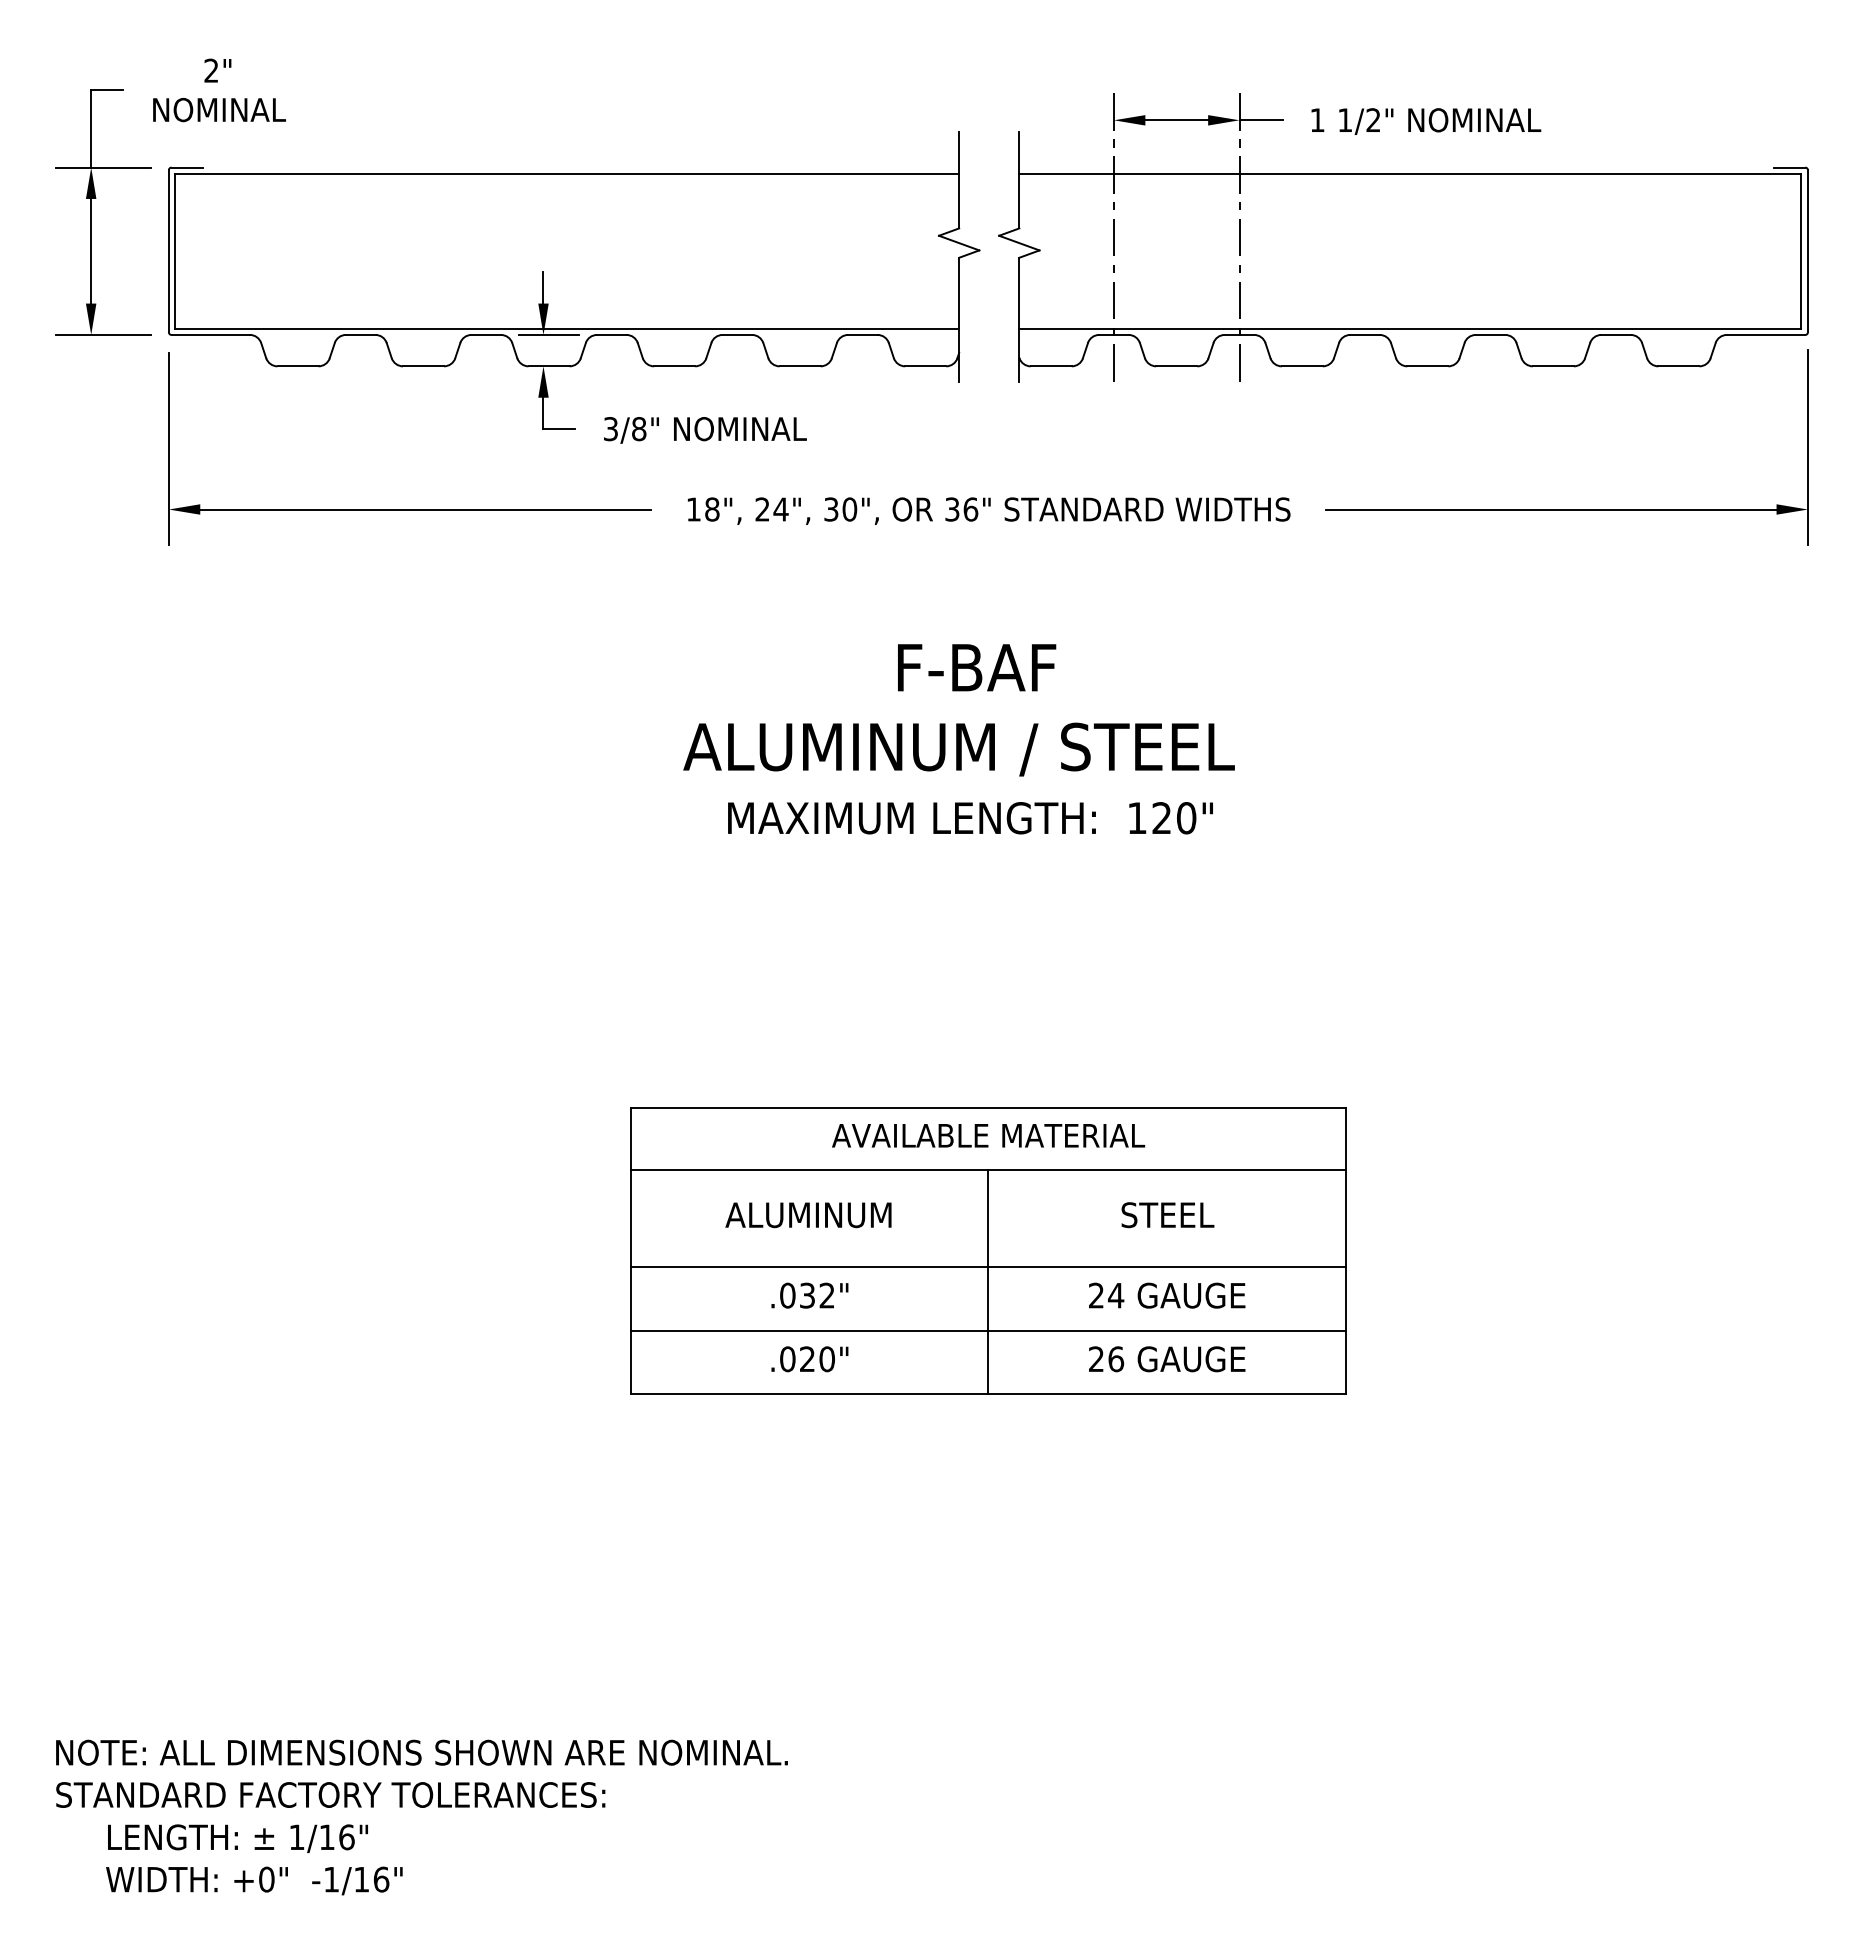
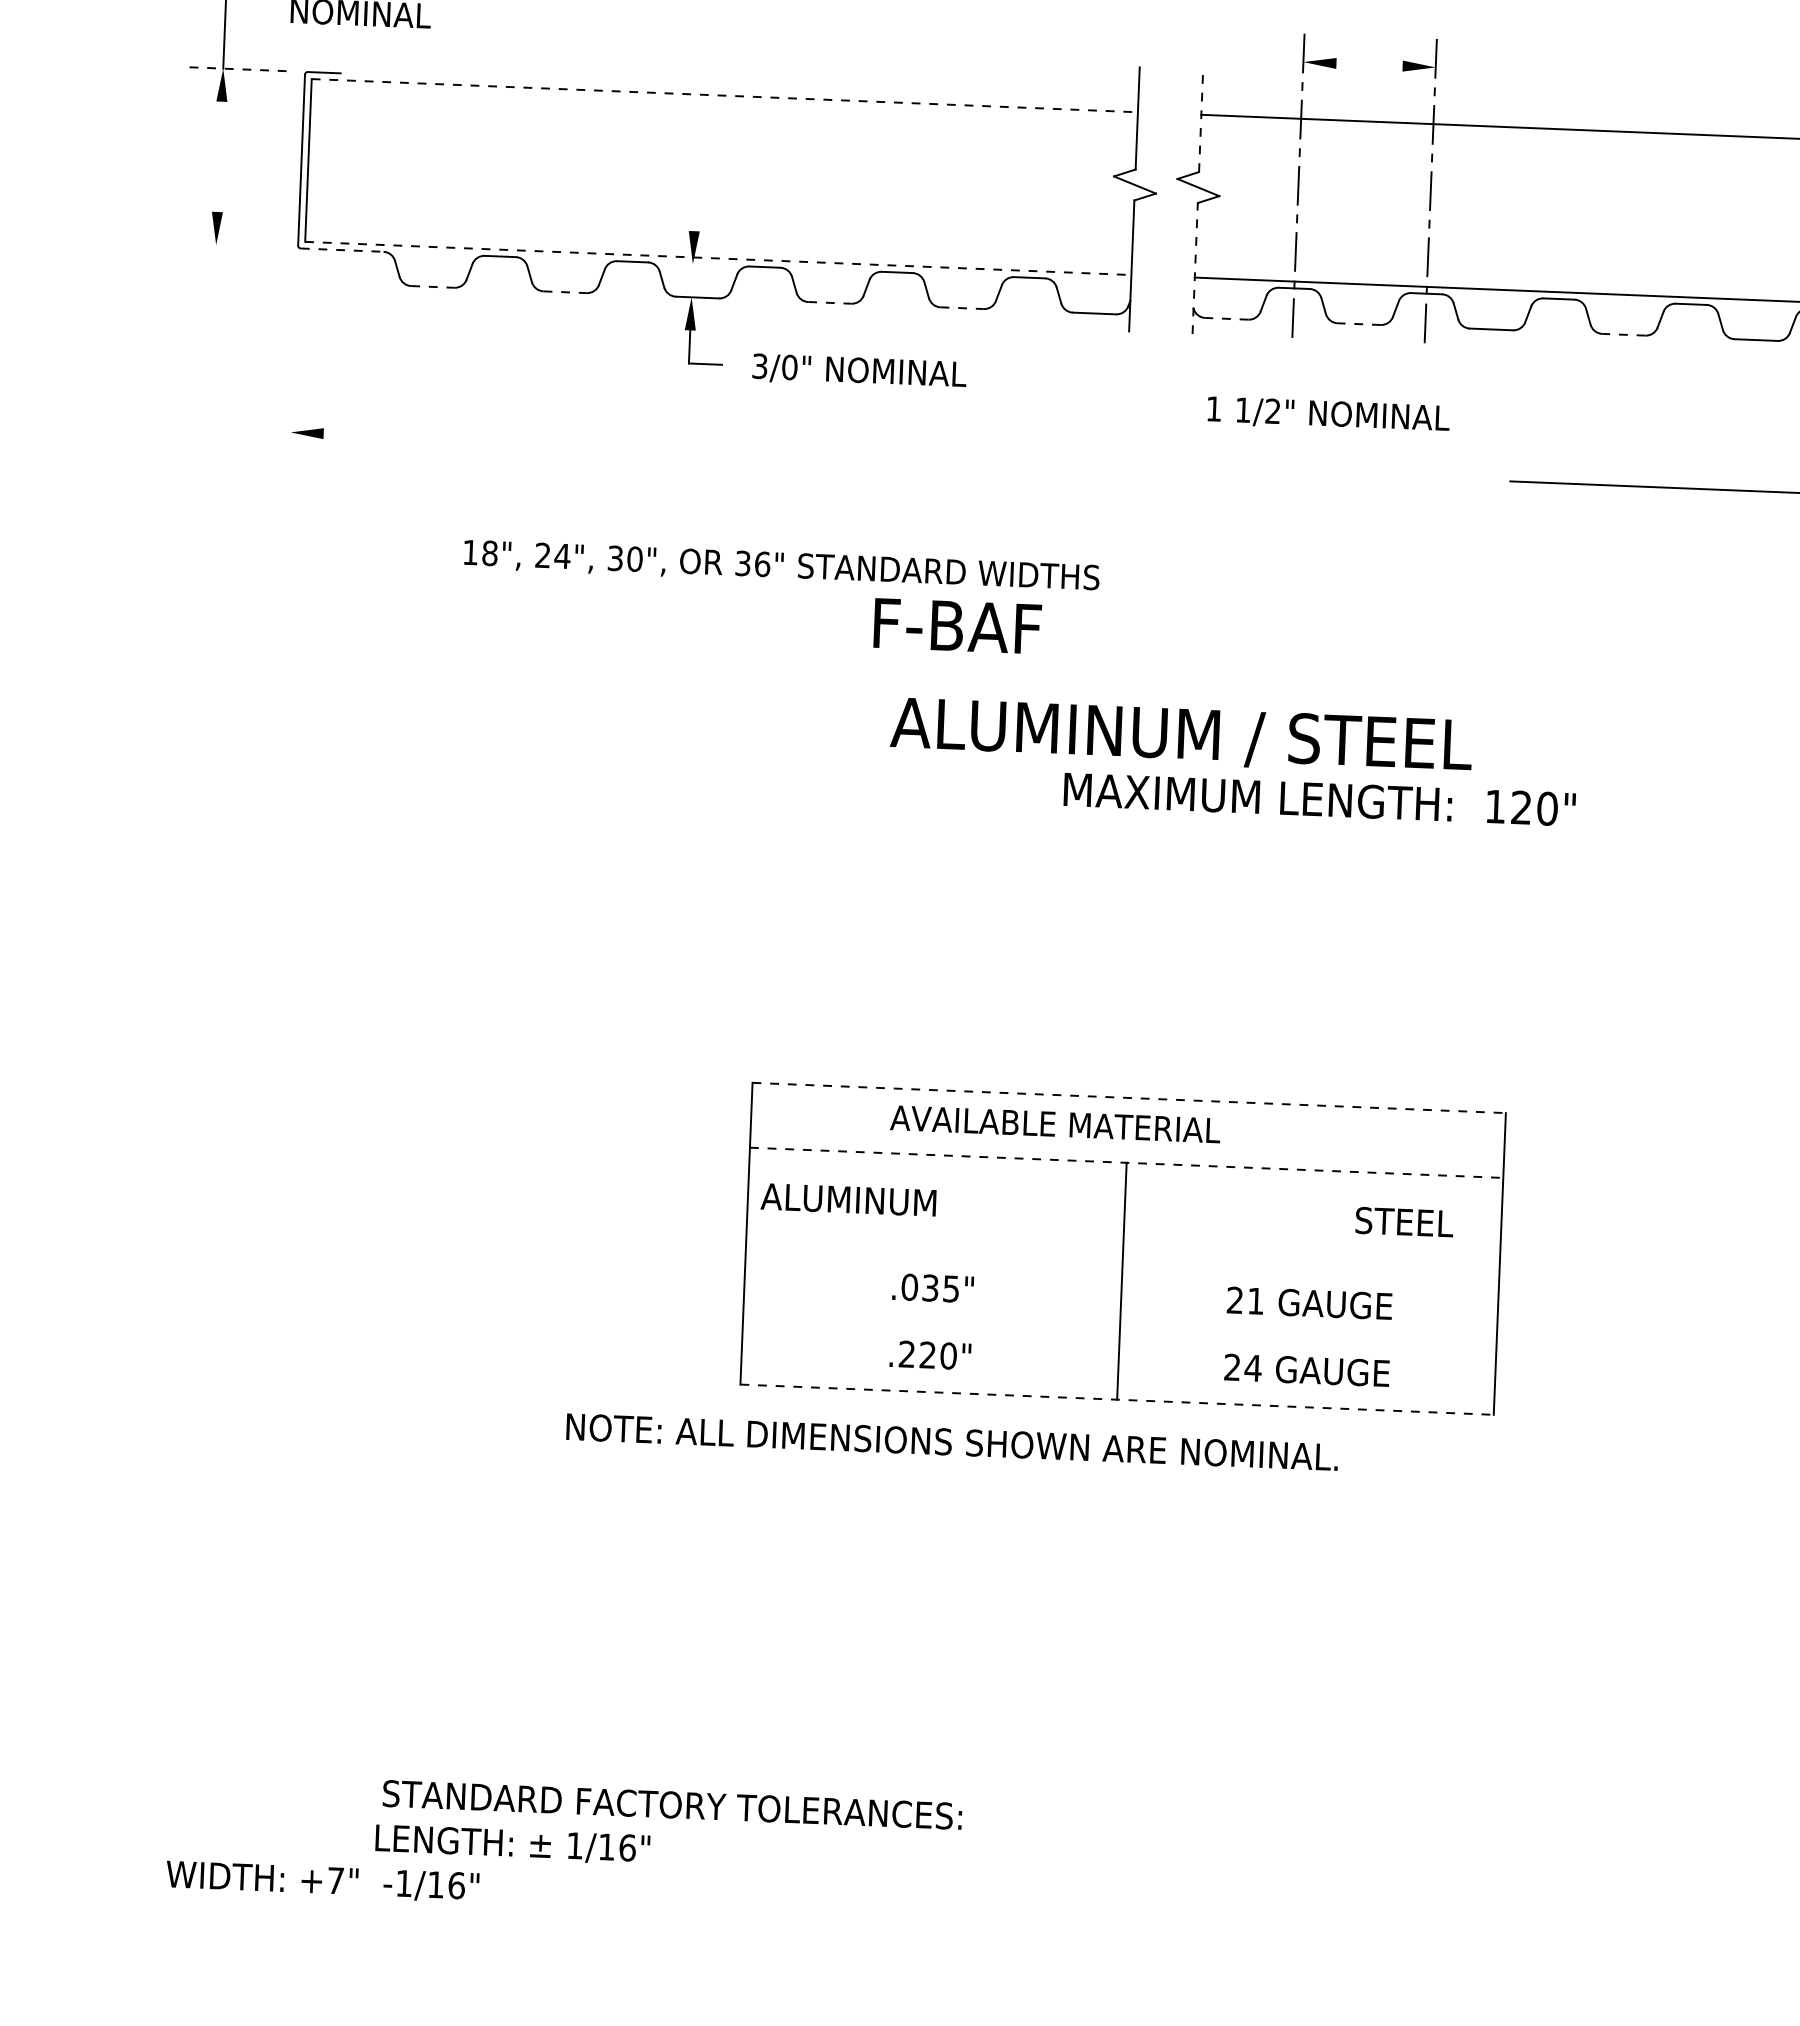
line: (1176, 120) -> (1369, 64), removed
line: (1260, 120) -> (1457, 68), removed
text: (1426, 121) -> (1328, 414), moved
line: (103, 167) -> (236, 69), solid -> dashed
line: (567, 174) -> (725, 96), solid -> dashed
line: (1019, 179) -> (1201, 120), solid -> dashed
line: (91, 250) -> (220, 156), removed
line: (543, 287) -> (694, 214), removed
line: (1019, 319) -> (1195, 268), solid -> dashed
line: (567, 328) -> (718, 258), solid -> dashed
line: (103, 334) -> (229, 245), removed
line: (211, 334) -> (342, 249), solid -> dashed
line: (548, 334) -> (698, 263), removed
line: (298, 366) -> (433, 287), solid -> dashed
line: (423, 366) -> (565, 292), solid -> dashed
line: (674, 366) -> (829, 303), solid -> dashed
line: (800, 366) -> (962, 308), solid -> dashed
line: (1051, 366) -> (1227, 318), solid -> dashed
line: (1176, 366) -> (1358, 324), solid -> dashed
line: (1427, 366) -> (1623, 334), solid -> dashed
text: (639, 428) -> (790, 366), 3/8" -> 3/0"
line: (168, 448) -> (292, 368), removed
line: (425, 509) -> (561, 443), removed
text: (989, 510) -> (782, 566), moved
text: (977, 667) -> (958, 626), moved
text: (958, 749) -> (1180, 736), moved
text: (970, 818) -> (1319, 799), moved
line: (988, 1108) -> (1129, 1098), solid -> dashed
text: (988, 1135) -> (1055, 1124), moved
line: (988, 1169) -> (1126, 1162), solid -> dashed
text: (808, 1215) -> (848, 1200), moved
text: (1167, 1215) -> (1404, 1222), moved
line: (988, 1267) -> (1122, 1266), removed
text: (826, 1295) -> (950, 1288), .032" -> .035"
text: (1116, 1295) -> (1256, 1301), 24 -> 21
line: (988, 1330) -> (1119, 1332), removed
text: (787, 1359) -> (906, 1354), .020" -> .220"
text: (1116, 1359) -> (1253, 1368), 26 -> 24
line: (988, 1394) -> (1117, 1399), solid -> dashed
text: (421, 1752) -> (951, 1441), moved
text: (330, 1794) -> (672, 1804), moved
text: (237, 1838) -> (512, 1844), moved
text: (266, 1879) -> (335, 1880), +0" -> +7"

